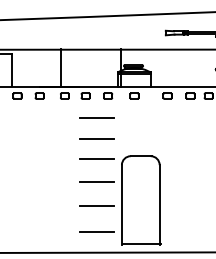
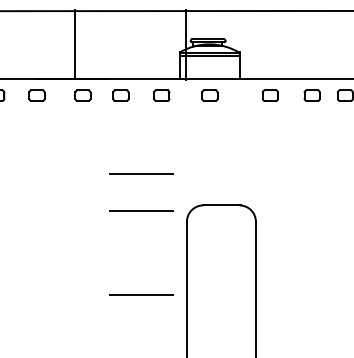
line: (96, 117) -> (140, 134), removed
line: (96, 182) -> (140, 253), removed
line: (96, 231) -> (140, 342), removed

